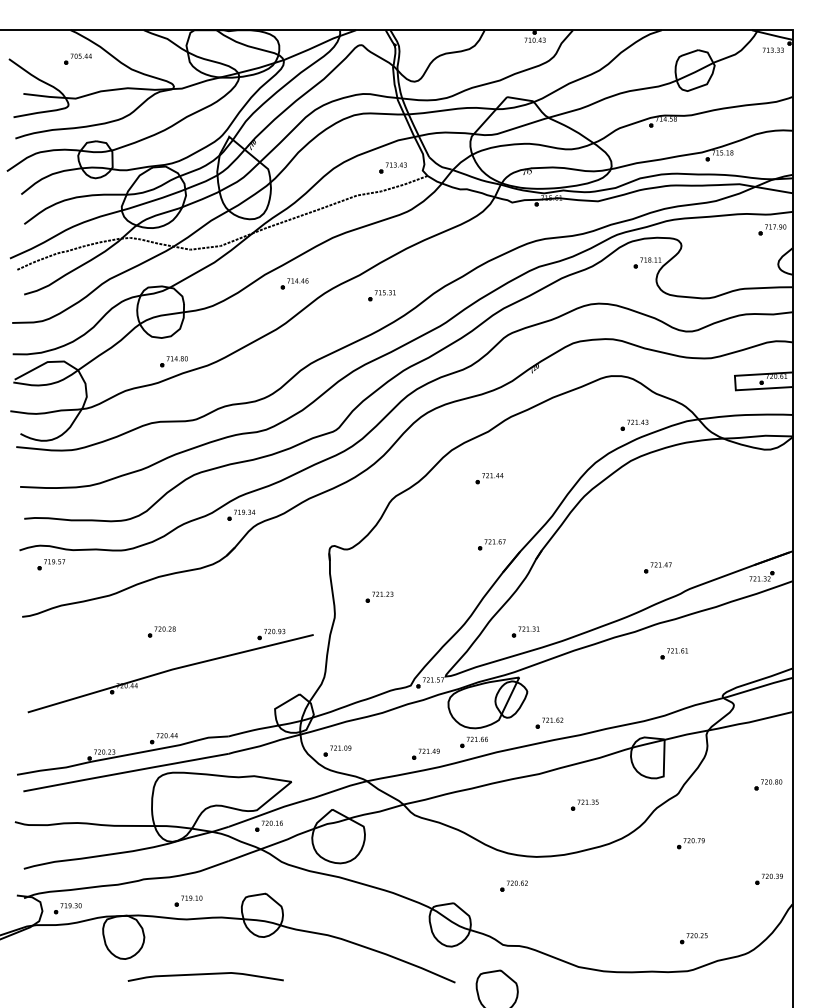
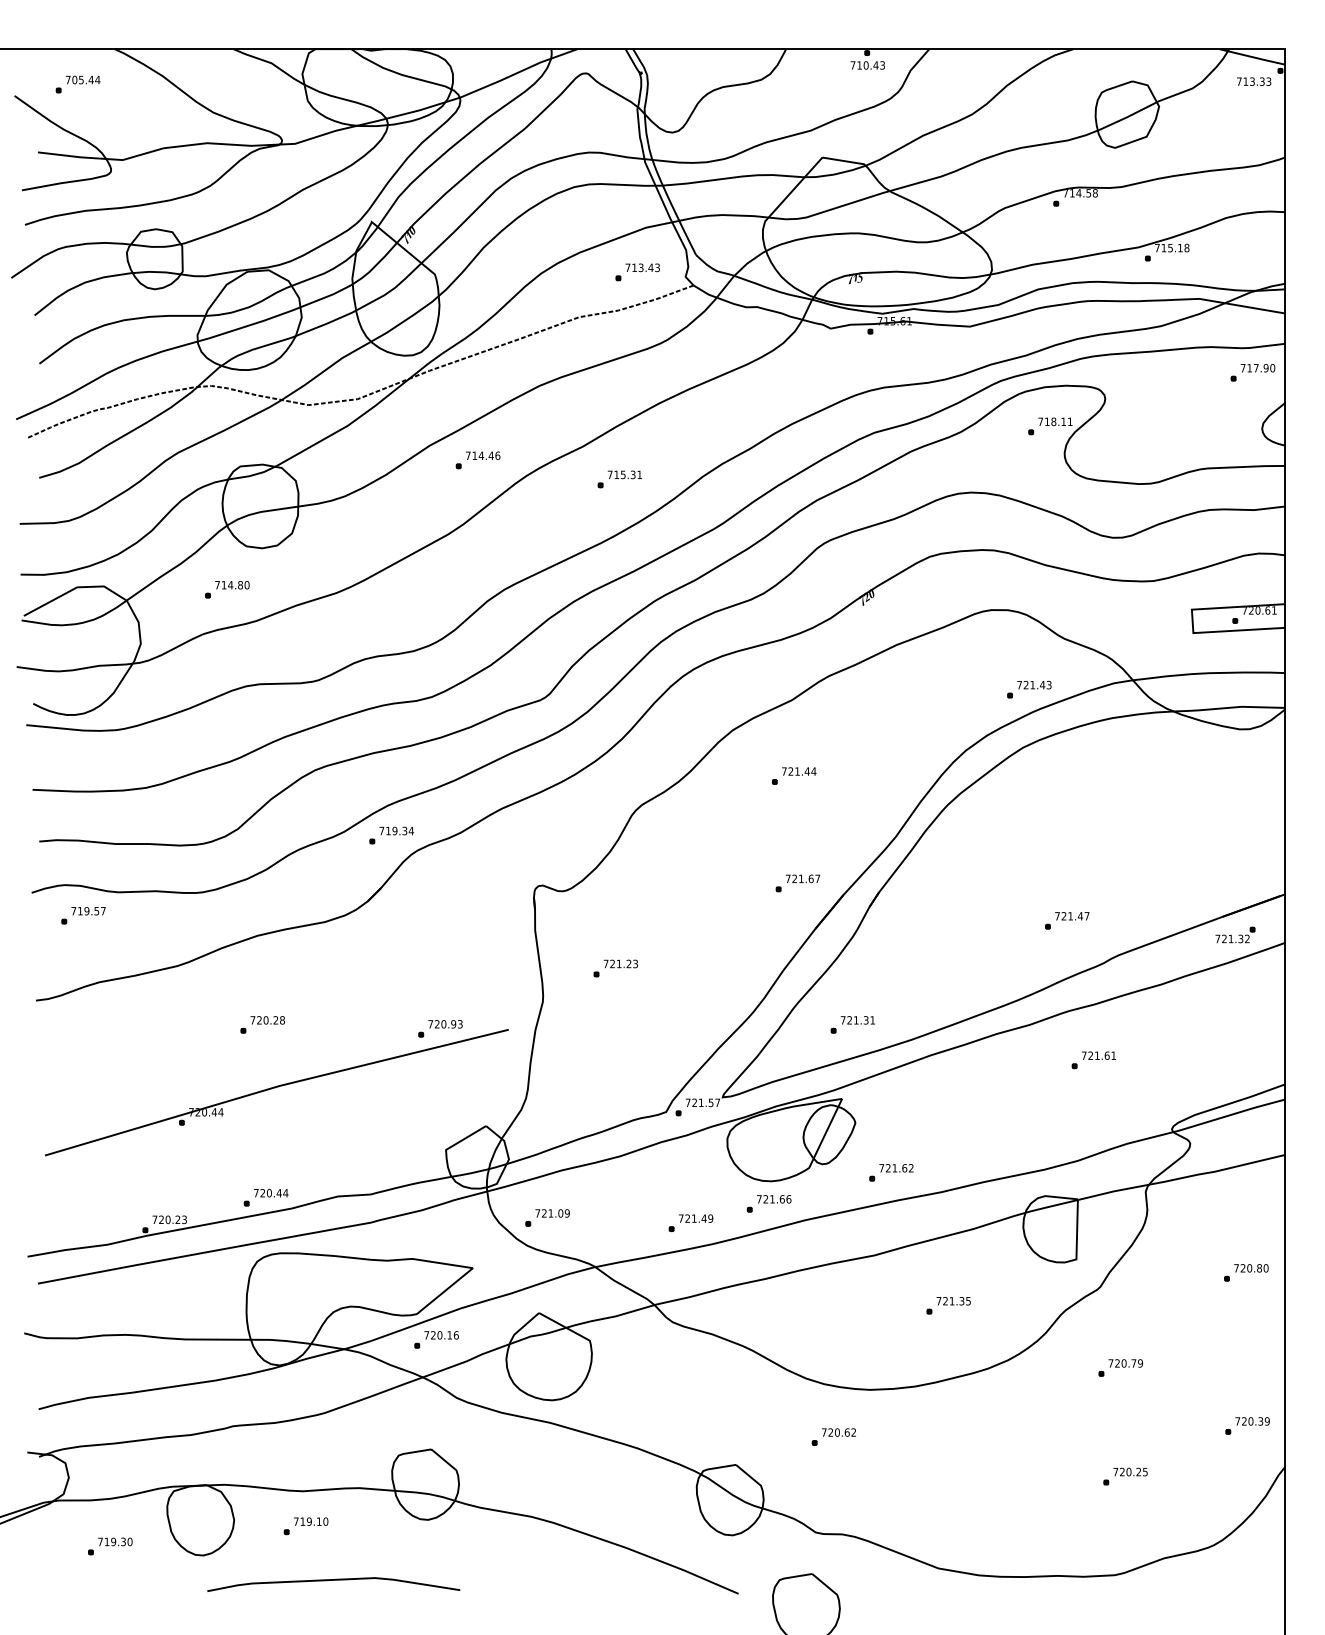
part: (77, 58) -> (77, 83), moved
part: (173, 361) -> (226, 589), moved
part: (188, 900) -> (305, 1525), moved
part: (67, 908) -> (109, 1546), moved
part: (693, 938) -> (1124, 1476), moved

